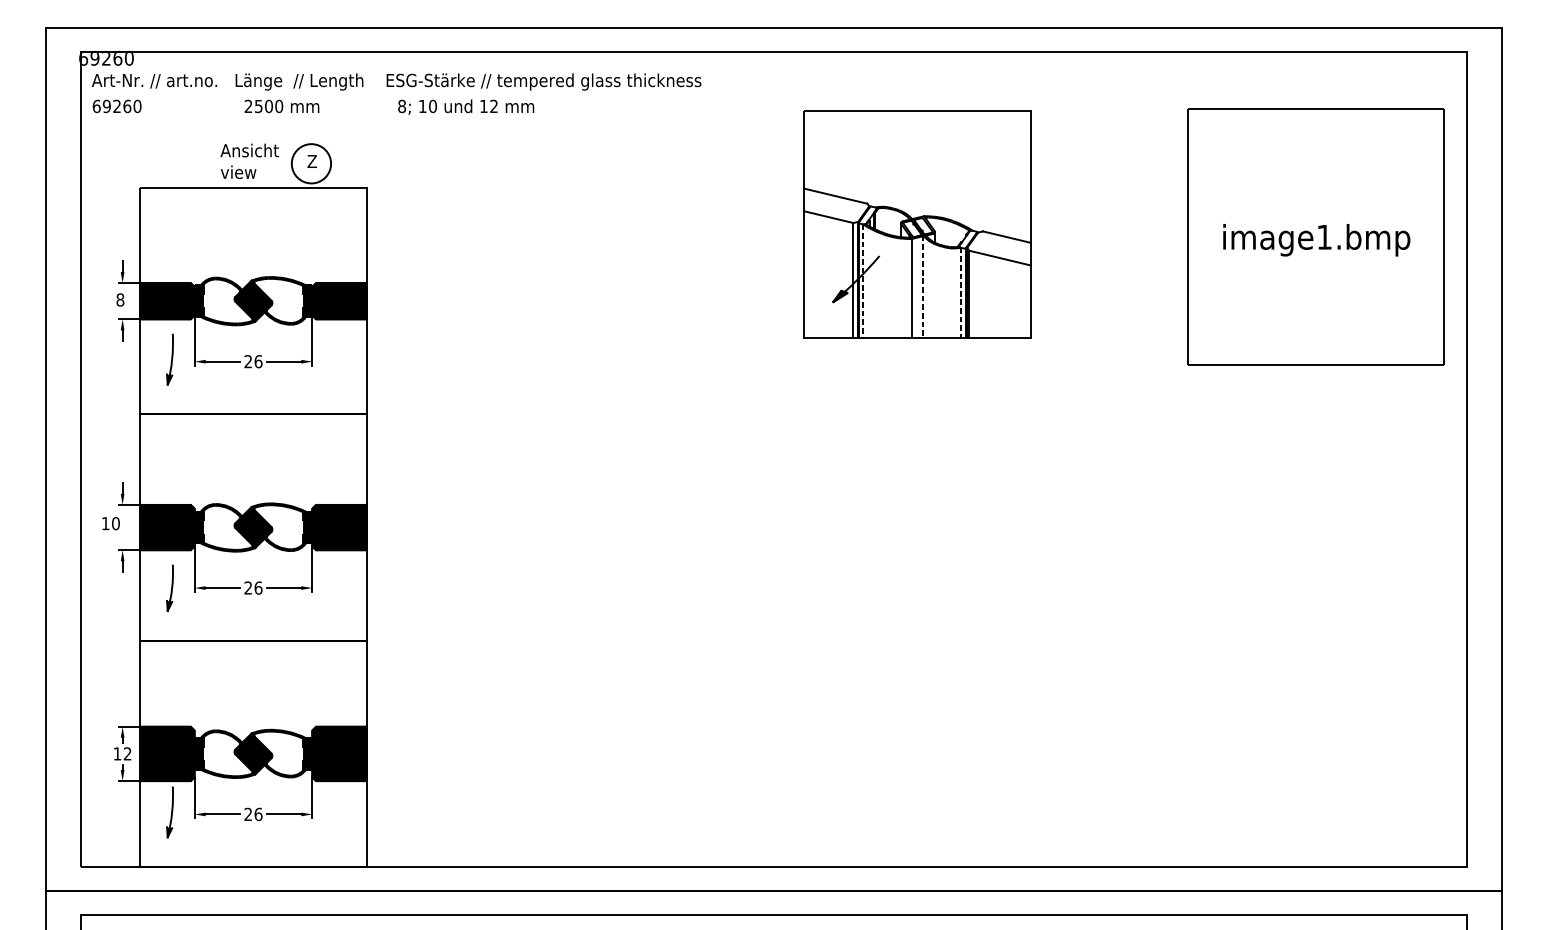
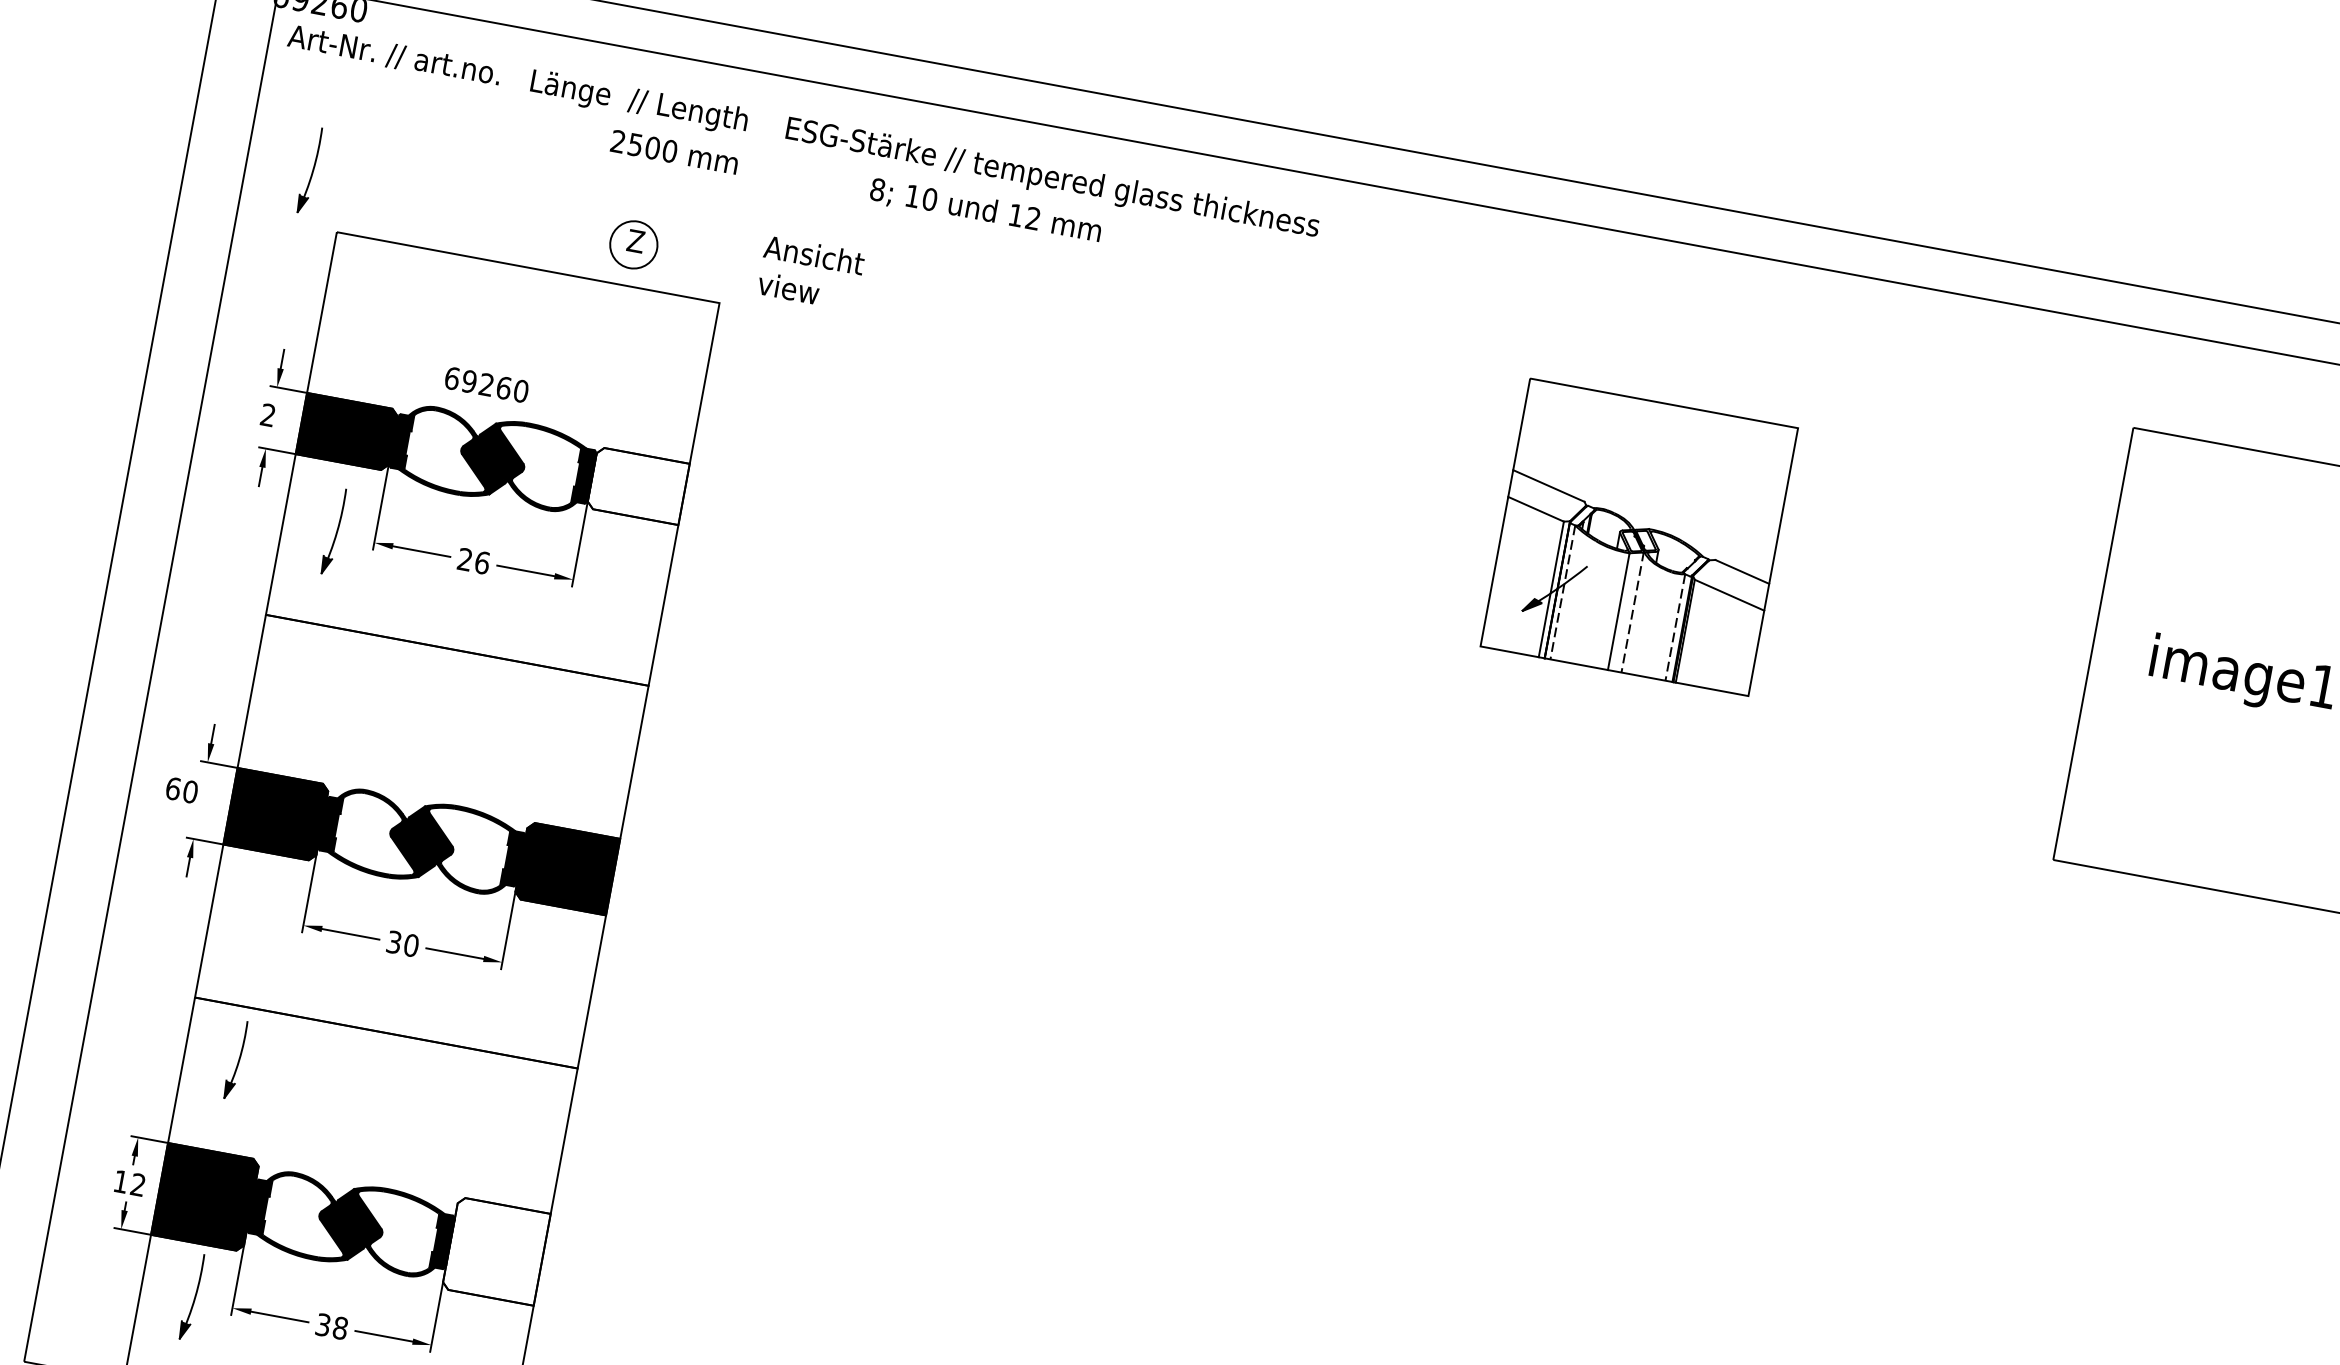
text: (116, 106) -> (485, 384), moved
text: (389, 106) -> (856, 185), moved
part: (117, 155) -> (308, 170), added
text: (249, 160) -> (810, 271), moved
circle: (311, 163) -> (634, 244), size x0.7
part: (917, 224) -> (1639, 537), size x0.7
text: (120, 299) -> (268, 414), 8 -> 2
fill: (339, 301) -> (638, 486), removed
text: (105, 523) -> (172, 788), 10 -> 60
part: (169, 587) -> (234, 1058), moved
text: (253, 587) -> (403, 943), 26 -> 30
fill: (339, 753) -> (496, 1250), removed
text: (253, 814) -> (331, 1326), 26 -> 38

